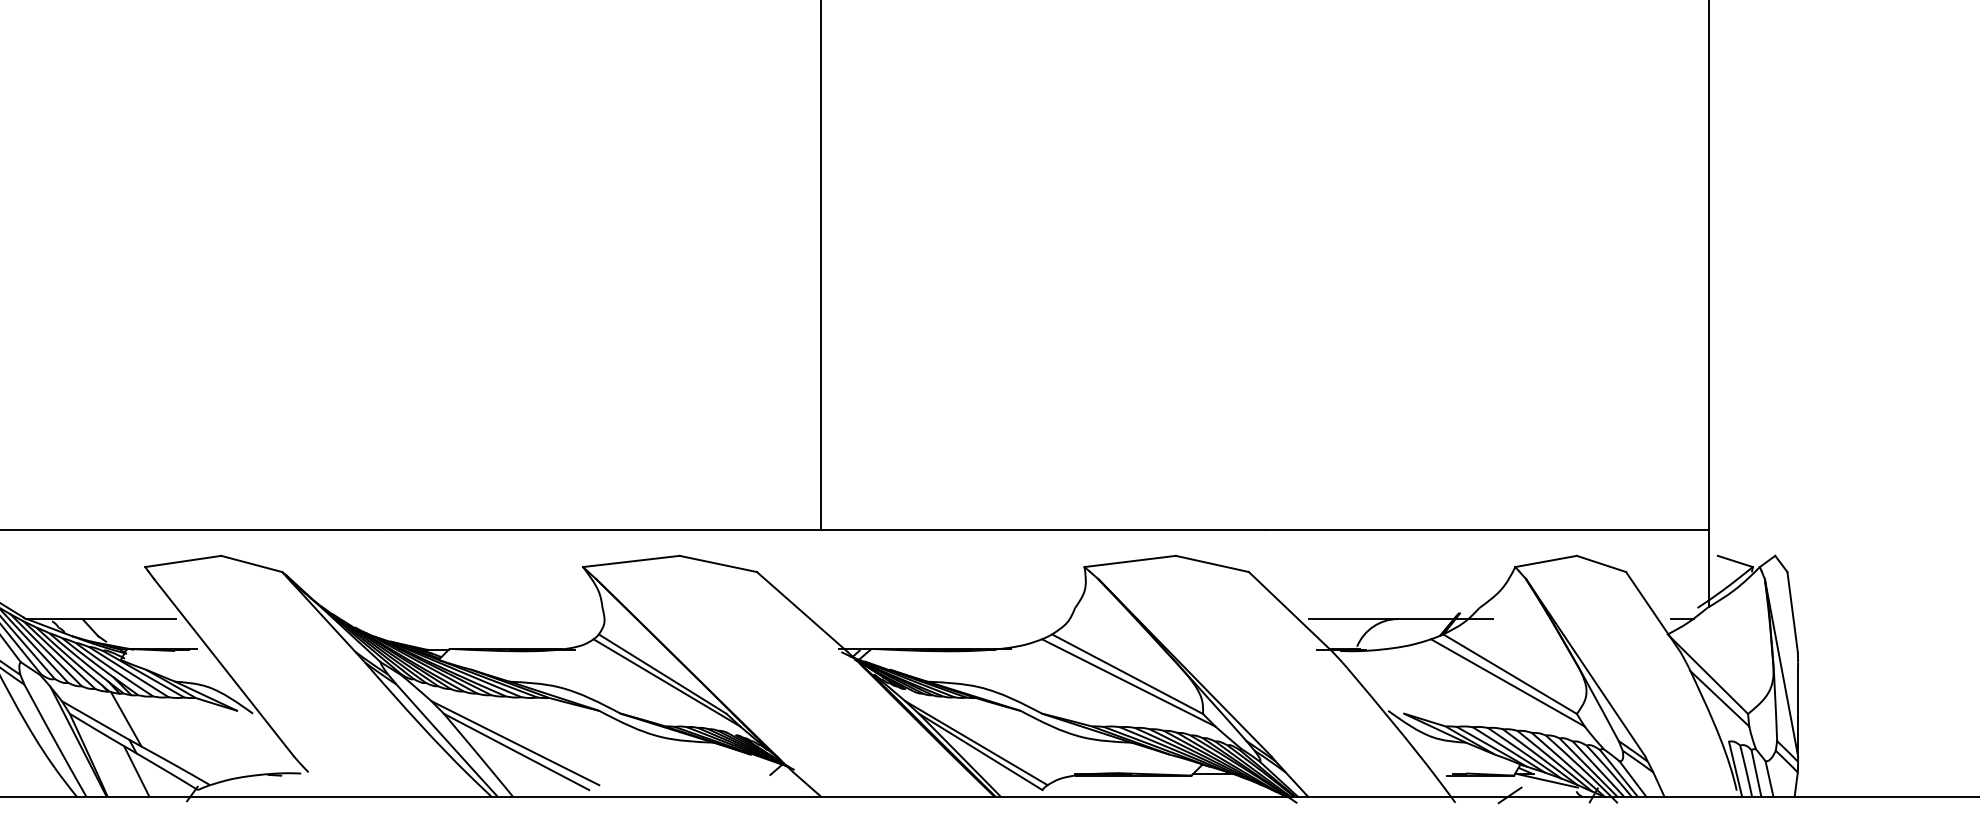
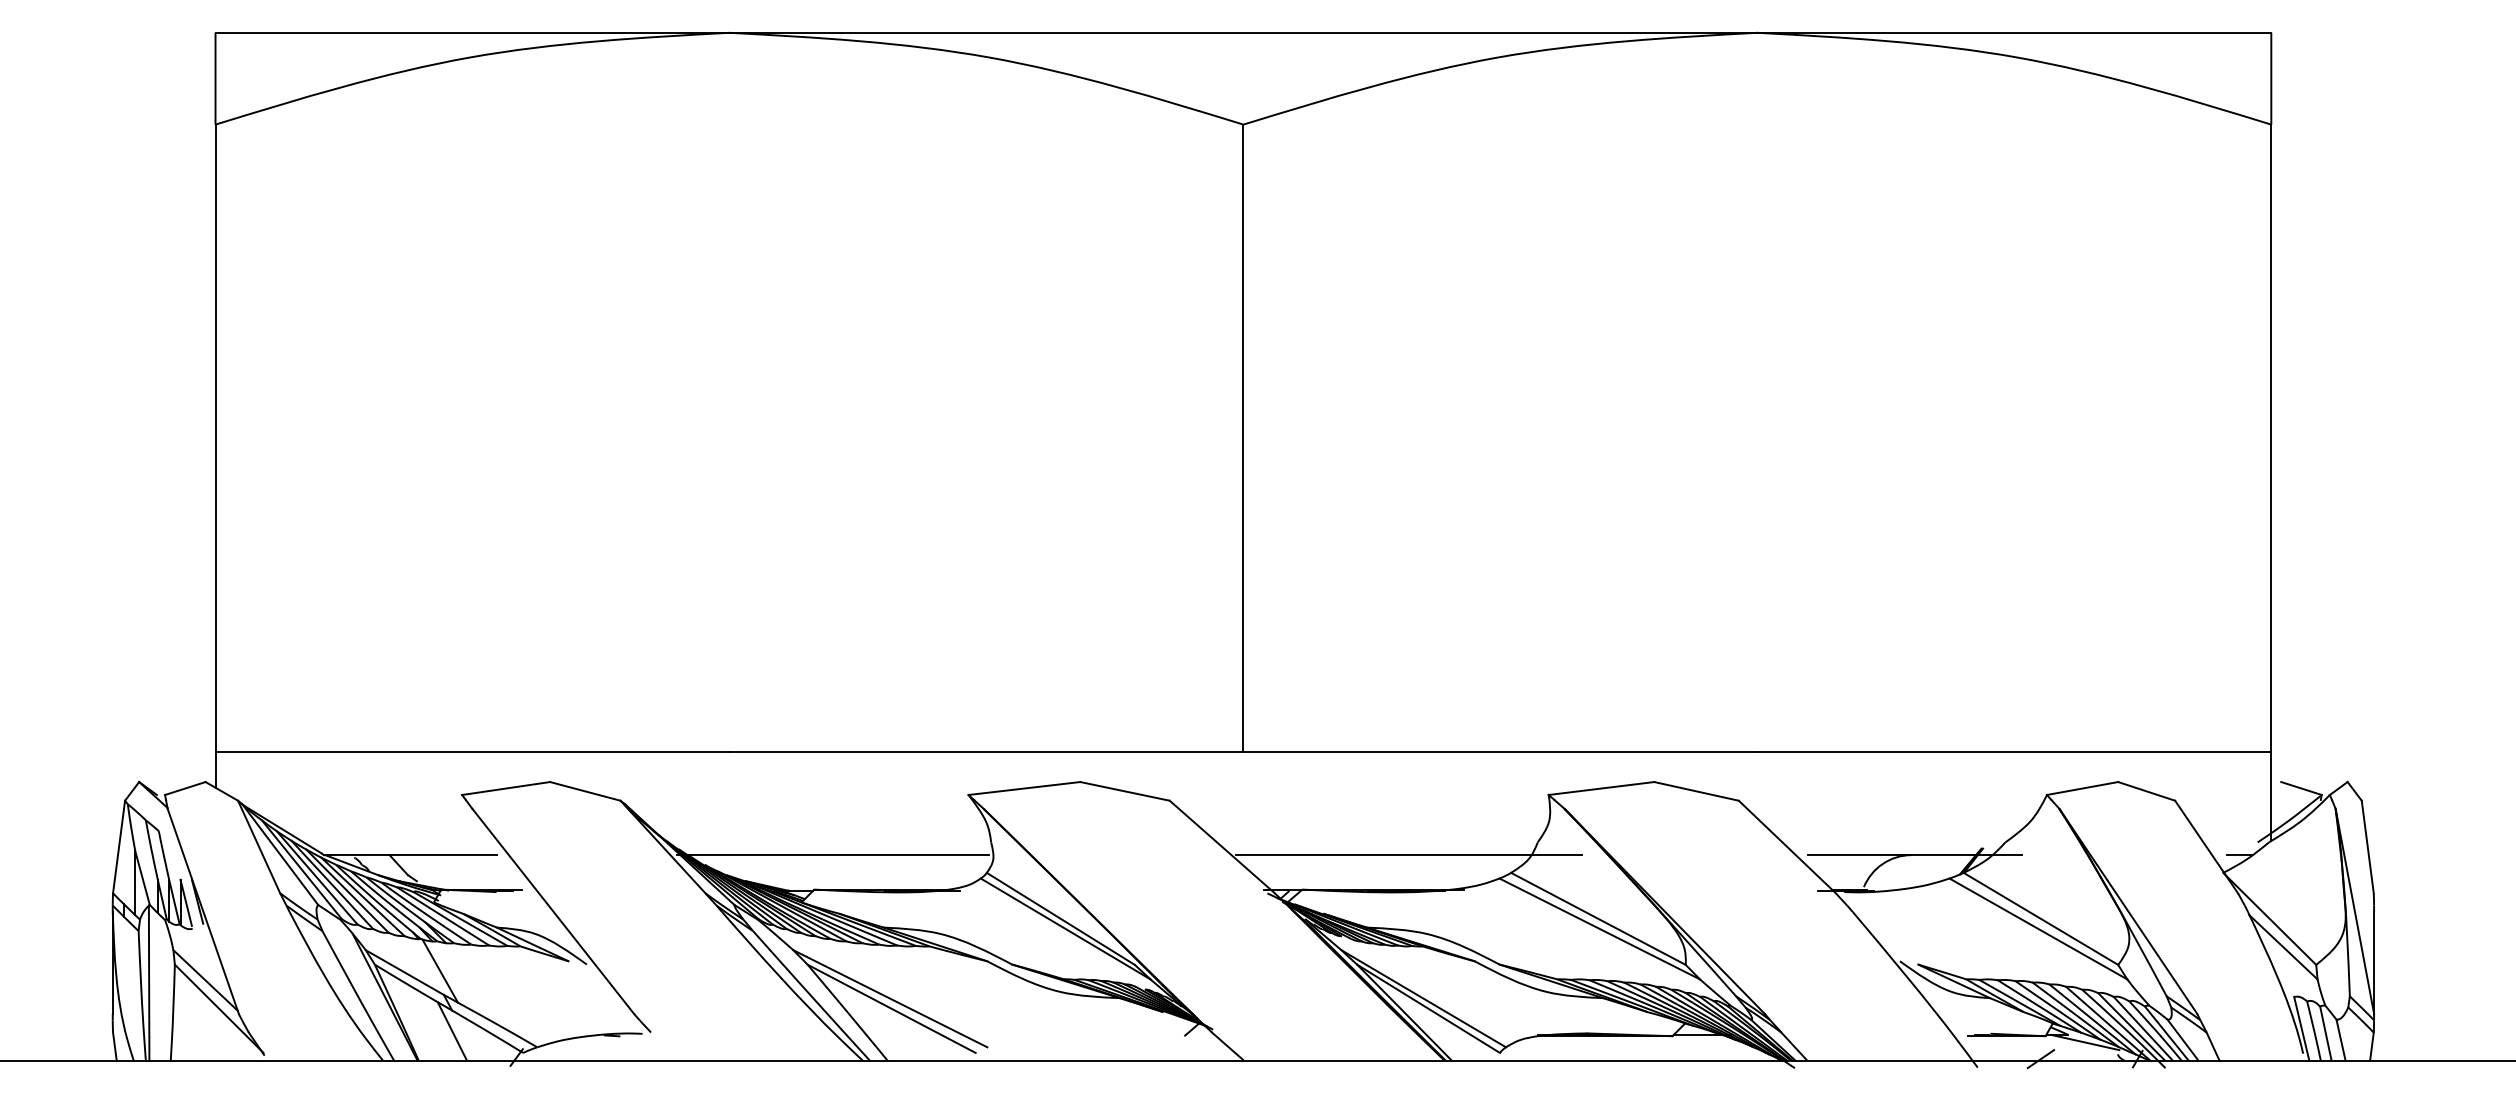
line: (466, 619) -> (833, 855), added
line: (963, 619) -> (1408, 855), added

